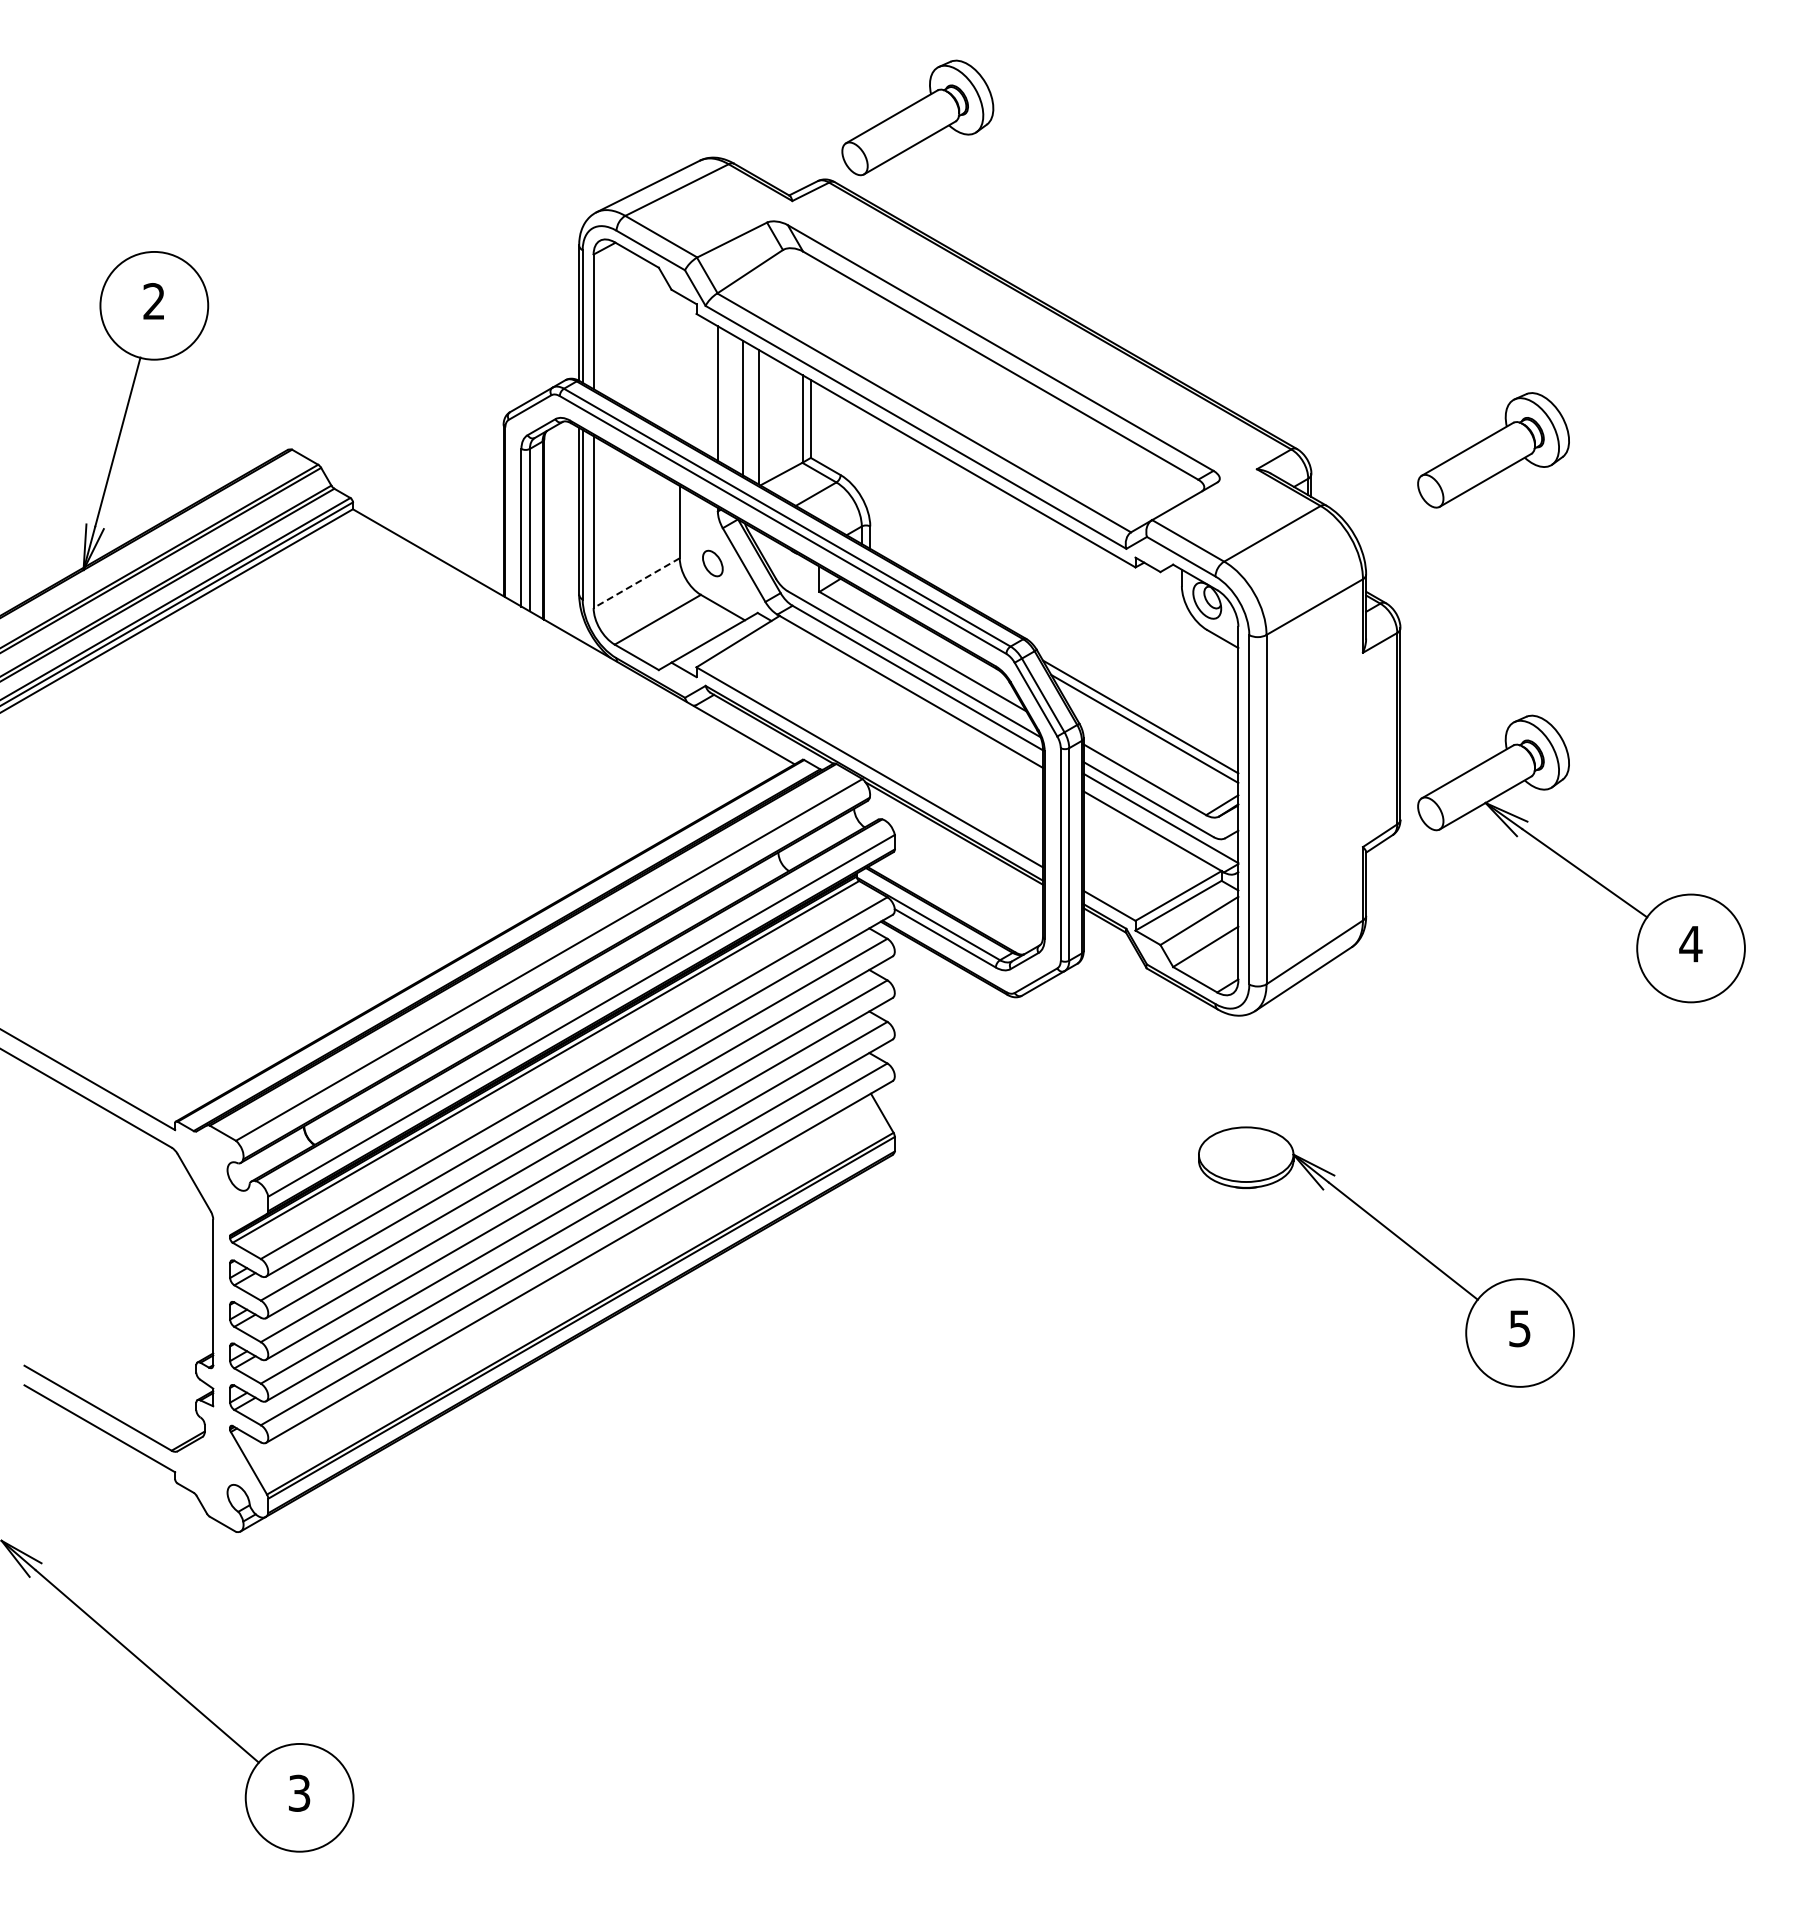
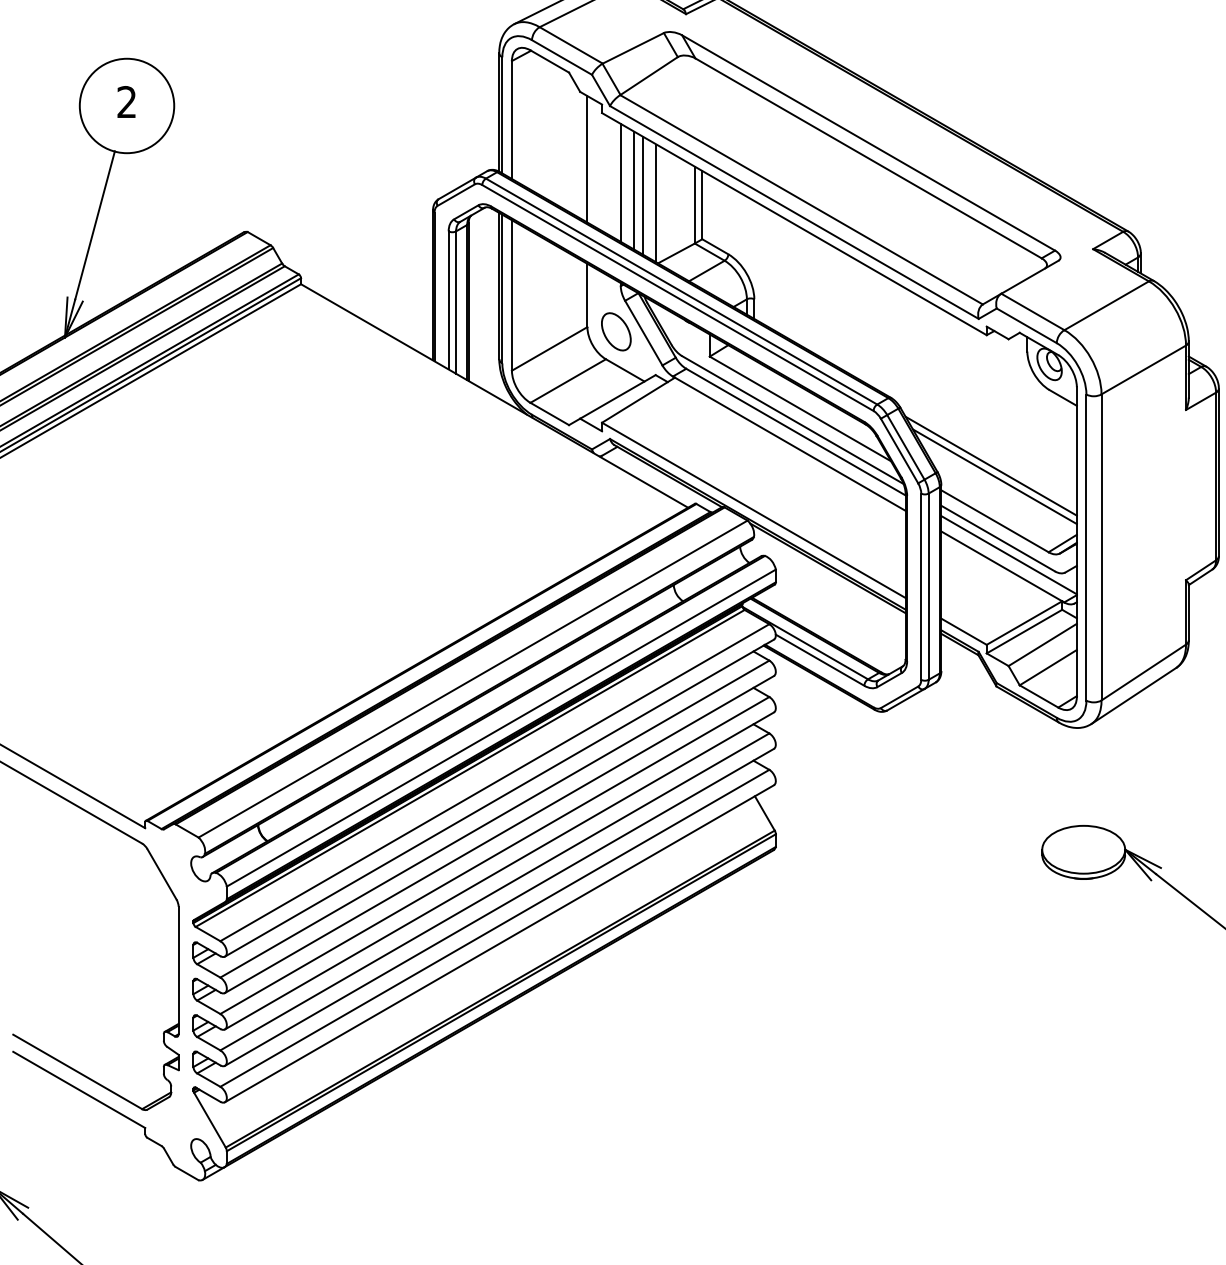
line: (679, 366) -> (587, 159), added
line: (733, 402) -> (634, 190), added
part: (712, 563) -> (616, 331), size x1.67
line: (636, 583) -> (549, 349), dashed -> solid

